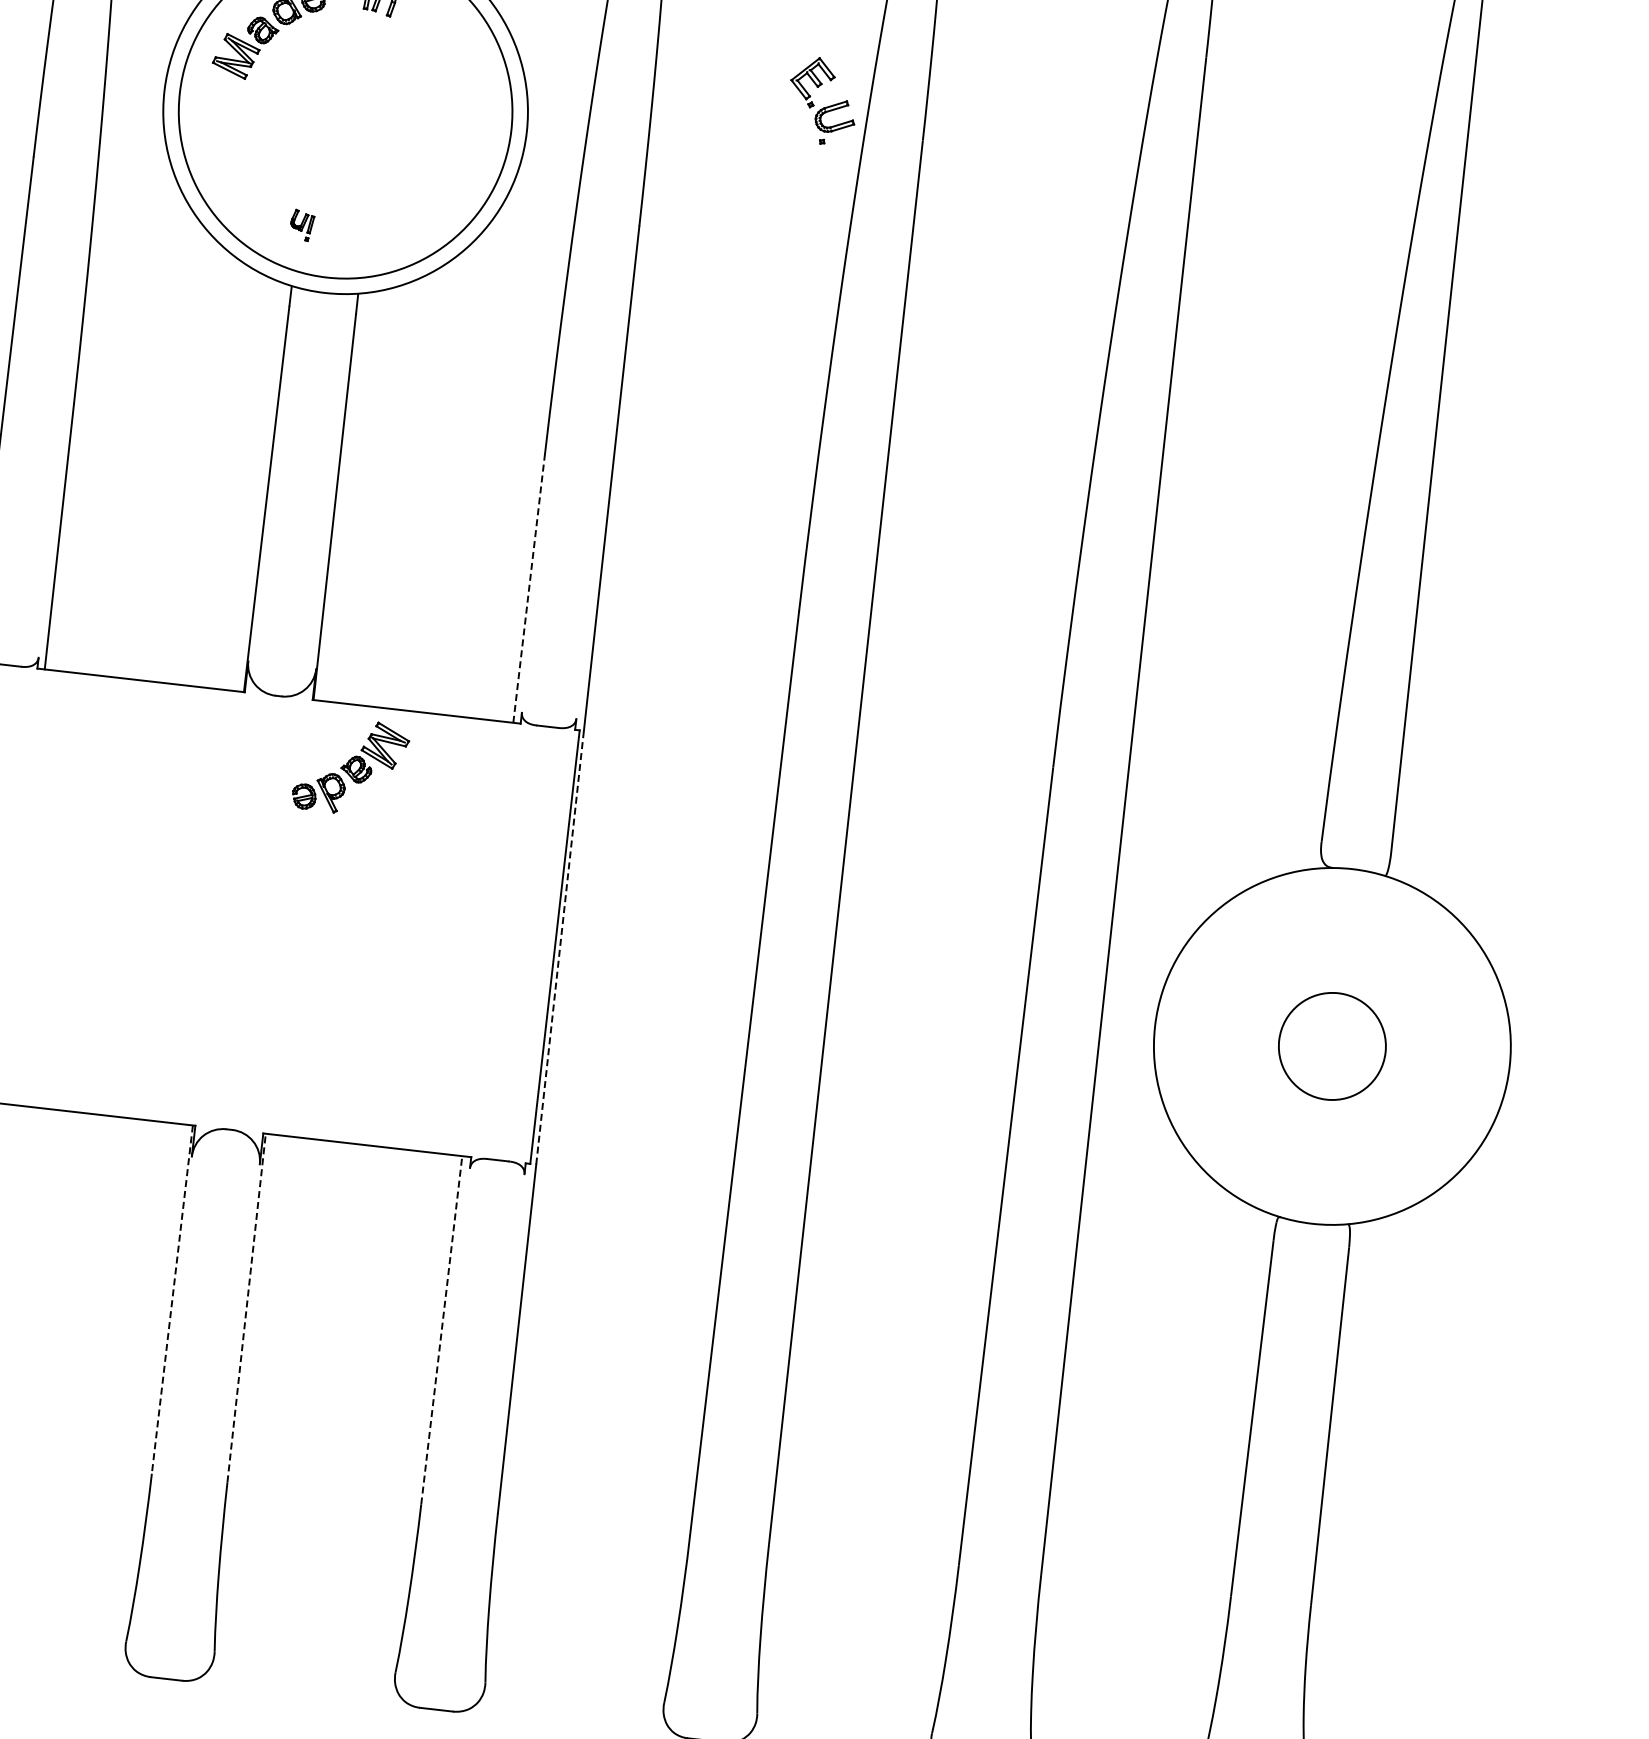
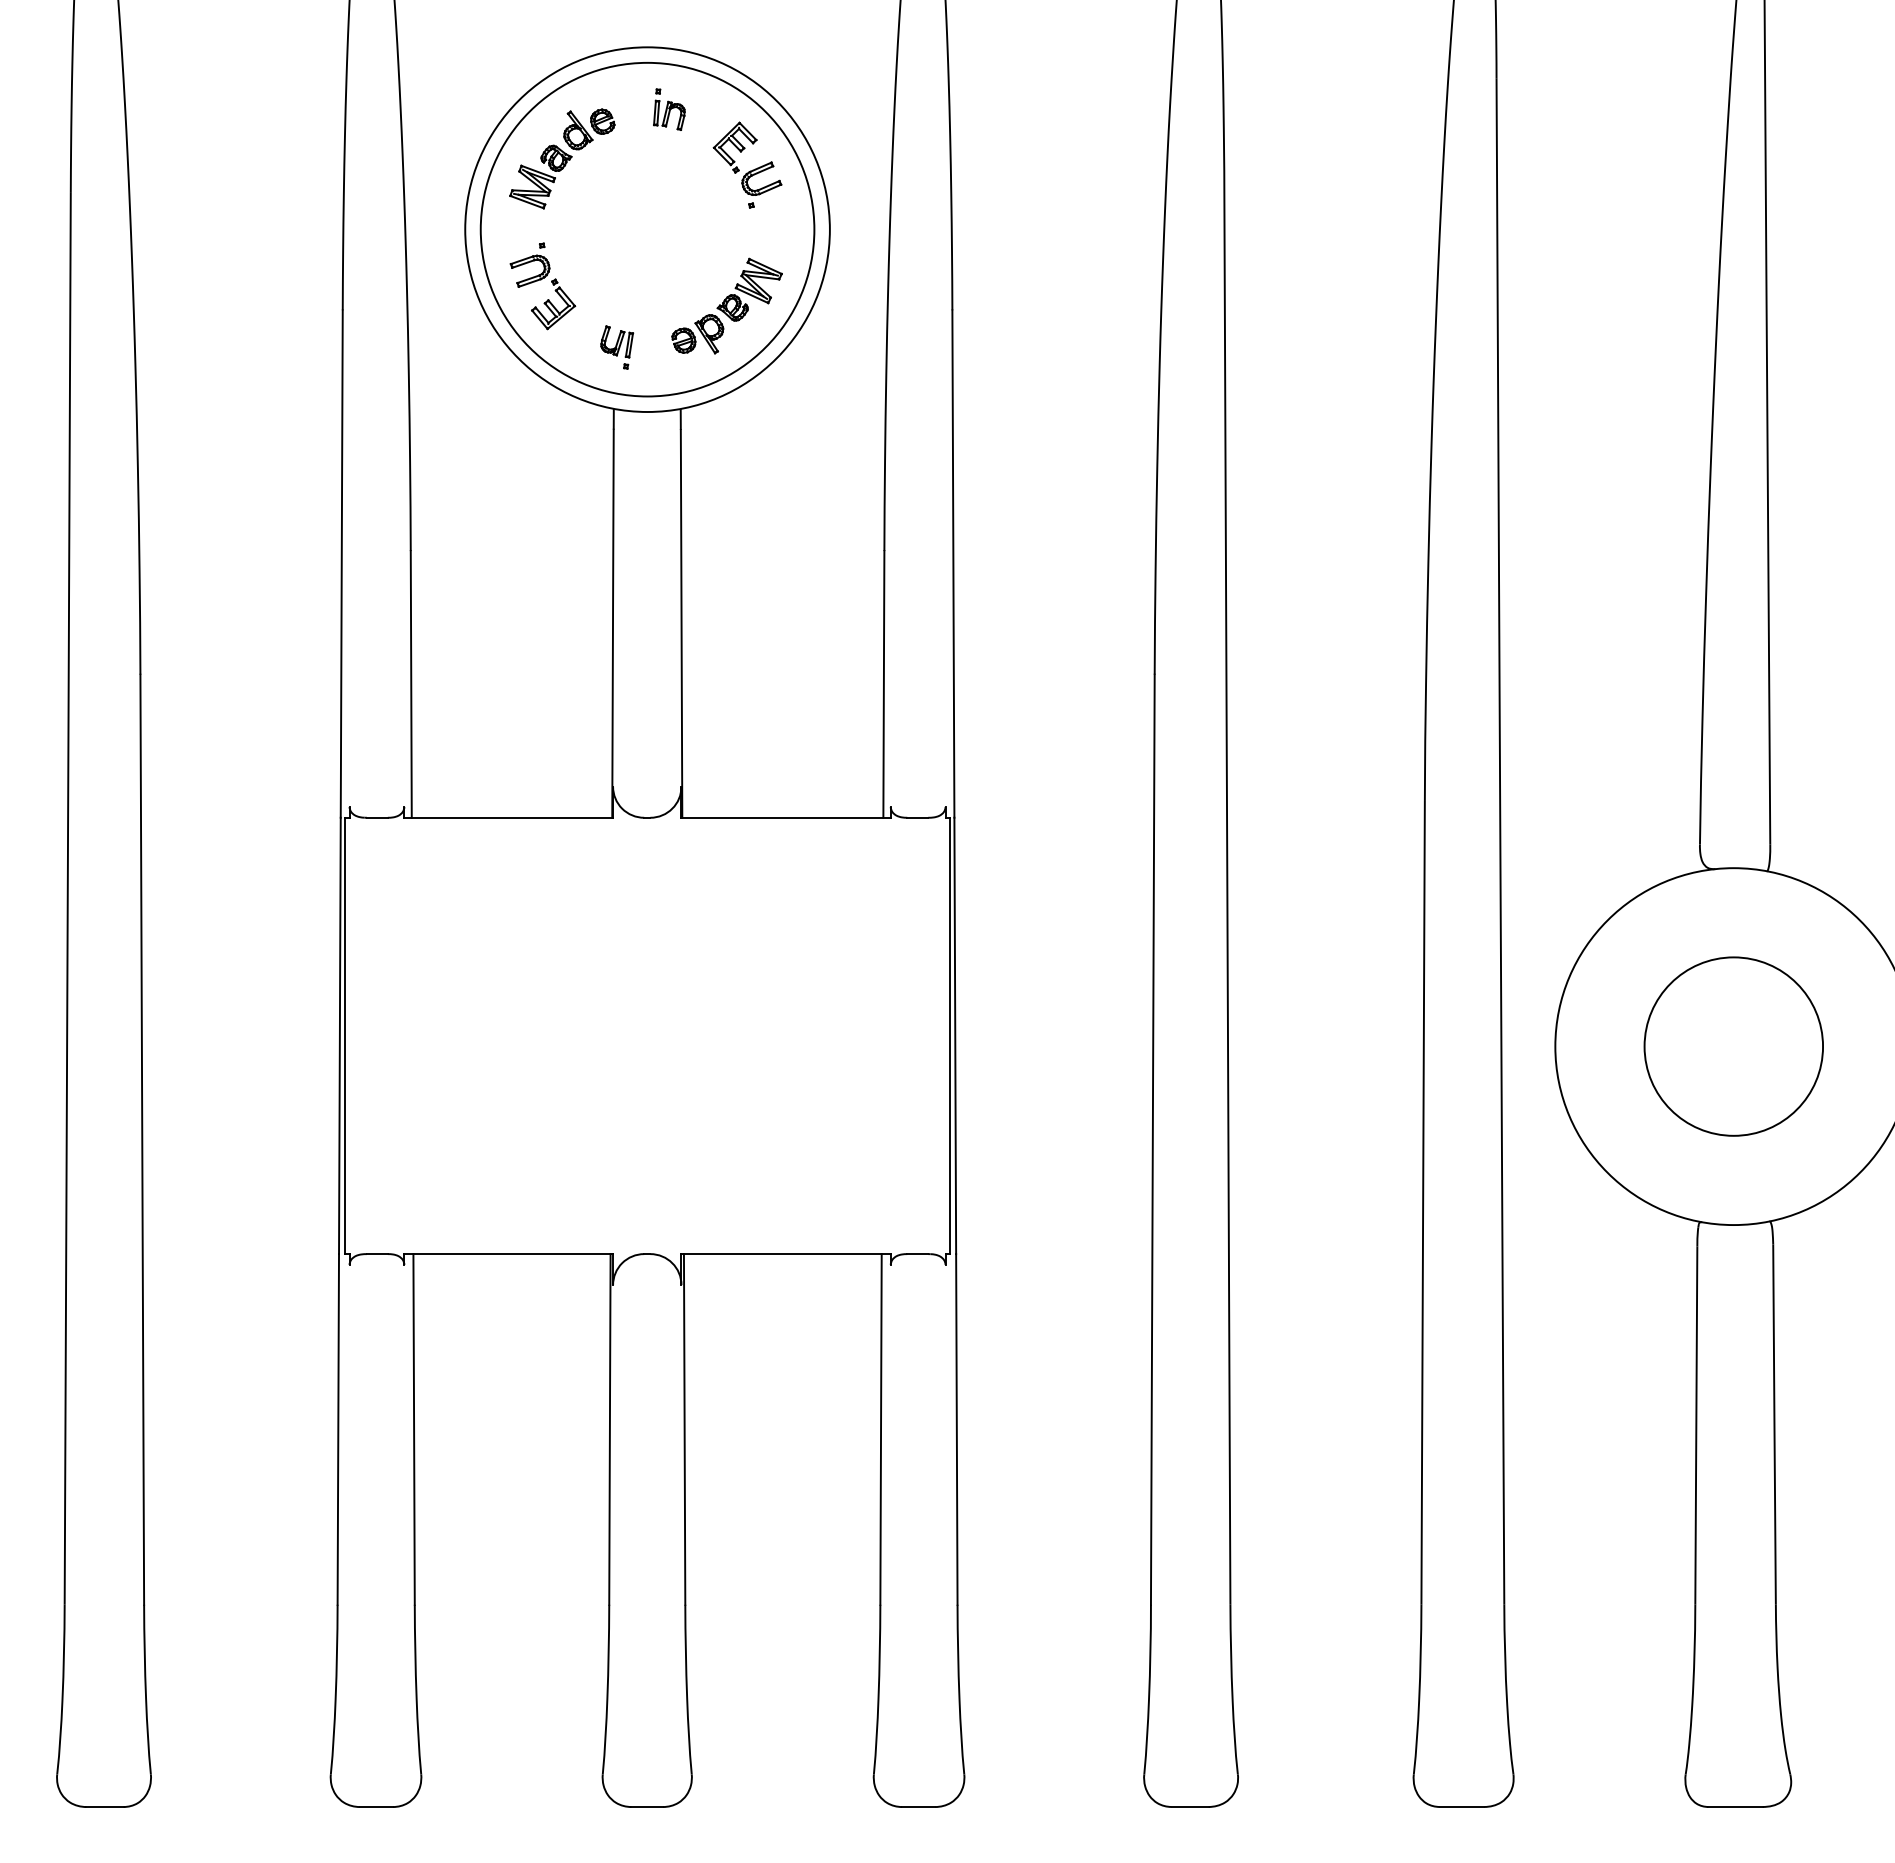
part: (825, 106) -> (750, 170), moved
part: (234, 150) -> (541, 280), added
part: (302, 225) -> (617, 347), size x1.43
line: (528, 589) -> (883, 683), dashed -> solid
part: (350, 766) -> (726, 305), moved
line: (560, 947) -> (955, 1035), dashed -> solid
circle: (1332, 1046) -> (1733, 1046), size x1.67
line: (171, 1299) -> (609, 1429), dashed -> solid
line: (246, 1307) -> (684, 1428), dashed -> solid
line: (442, 1329) -> (881, 1428), dashed -> solid

